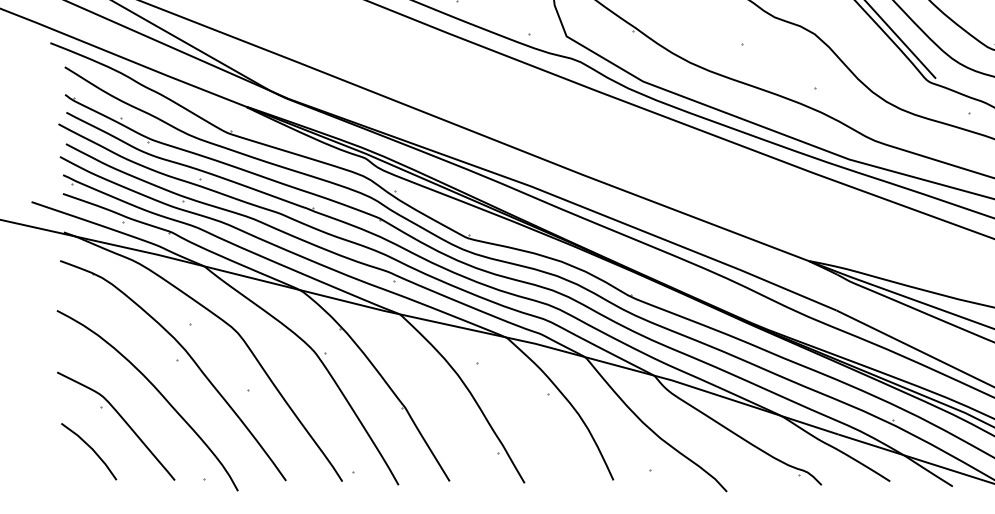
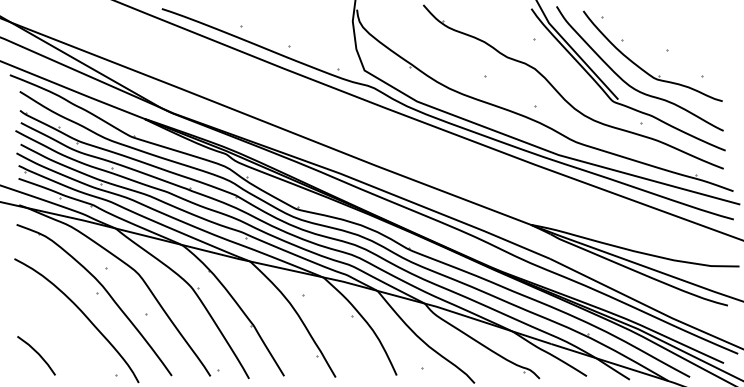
part: (115, 425) -> (54, 337), removed

